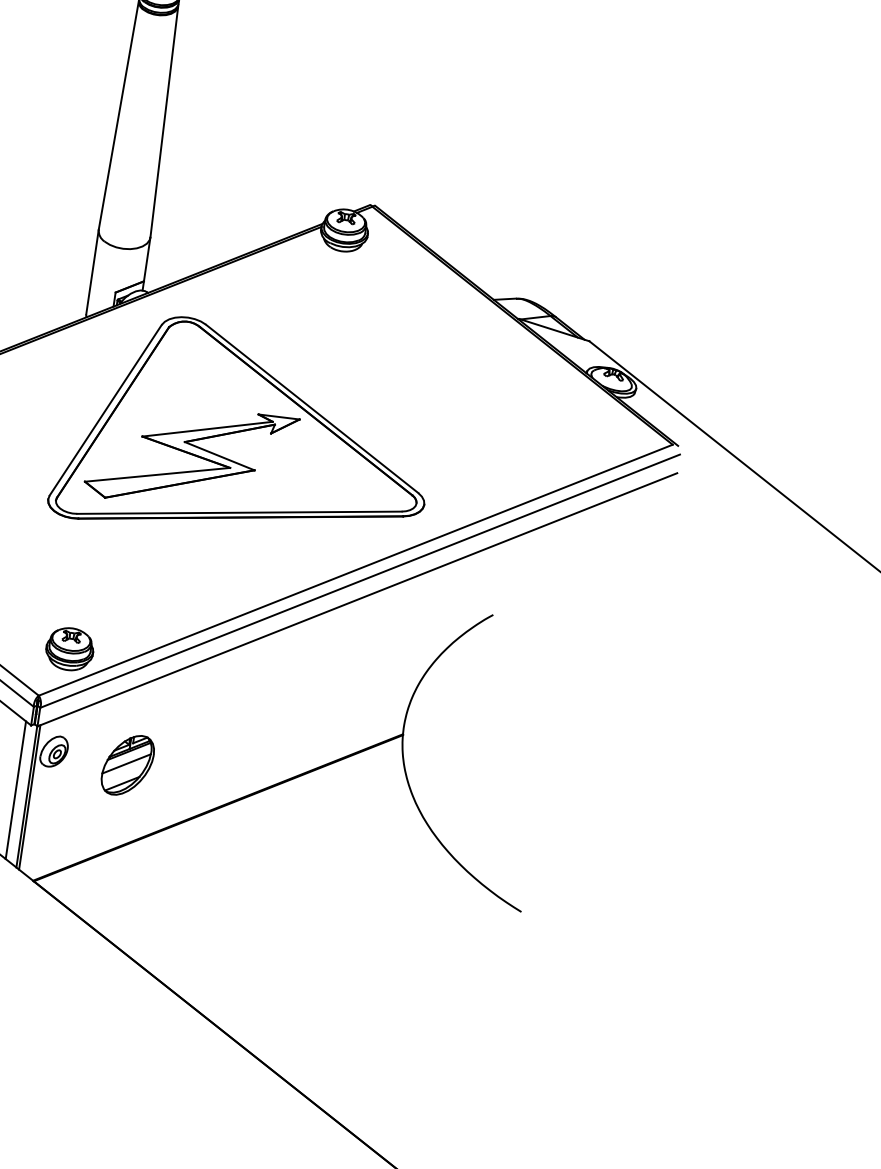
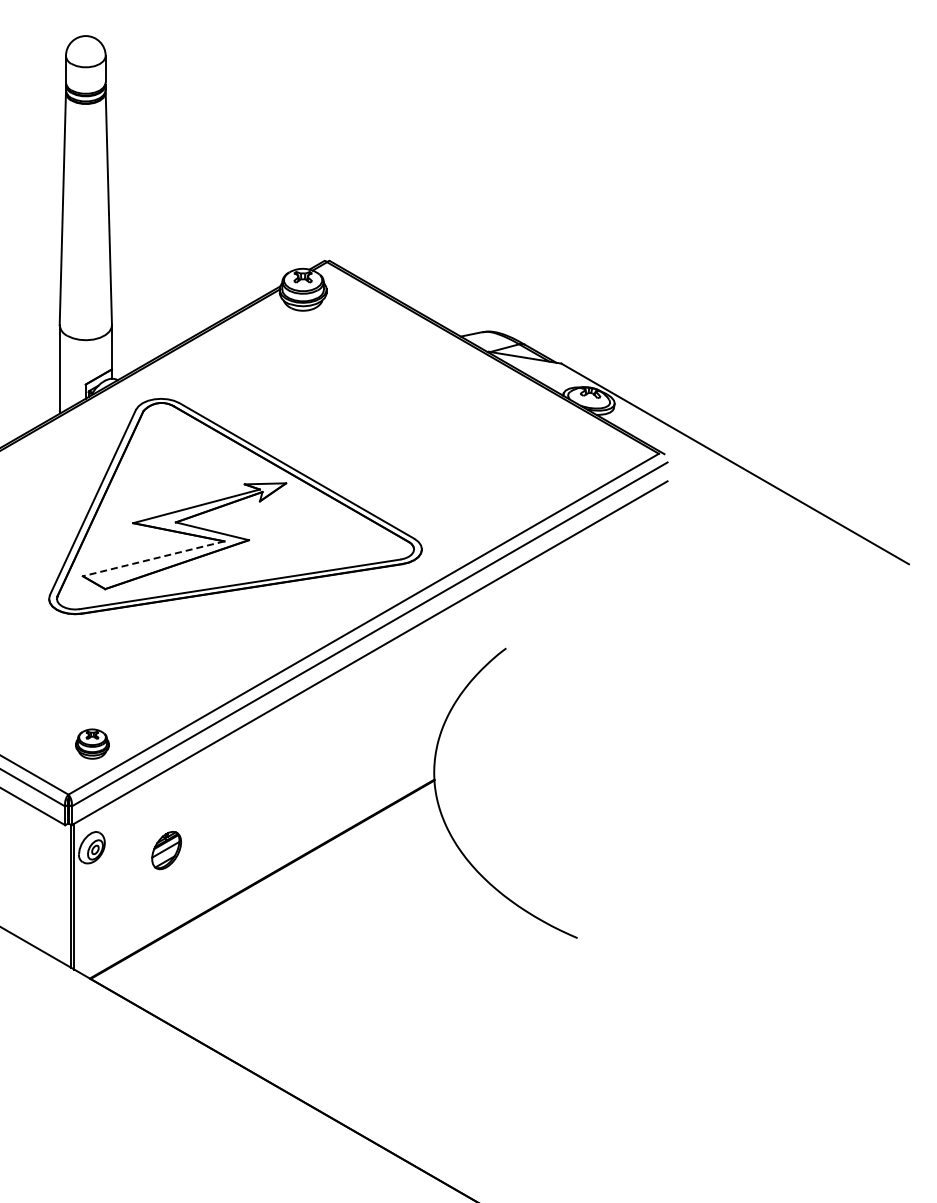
line: (157, 474) -> (153, 558), solid -> dashed
part: (70, 648) -> (92, 743), size x0.7
part: (127, 765) -> (166, 850), size x0.6
line: (15, 790) -> (59, 891), removed

